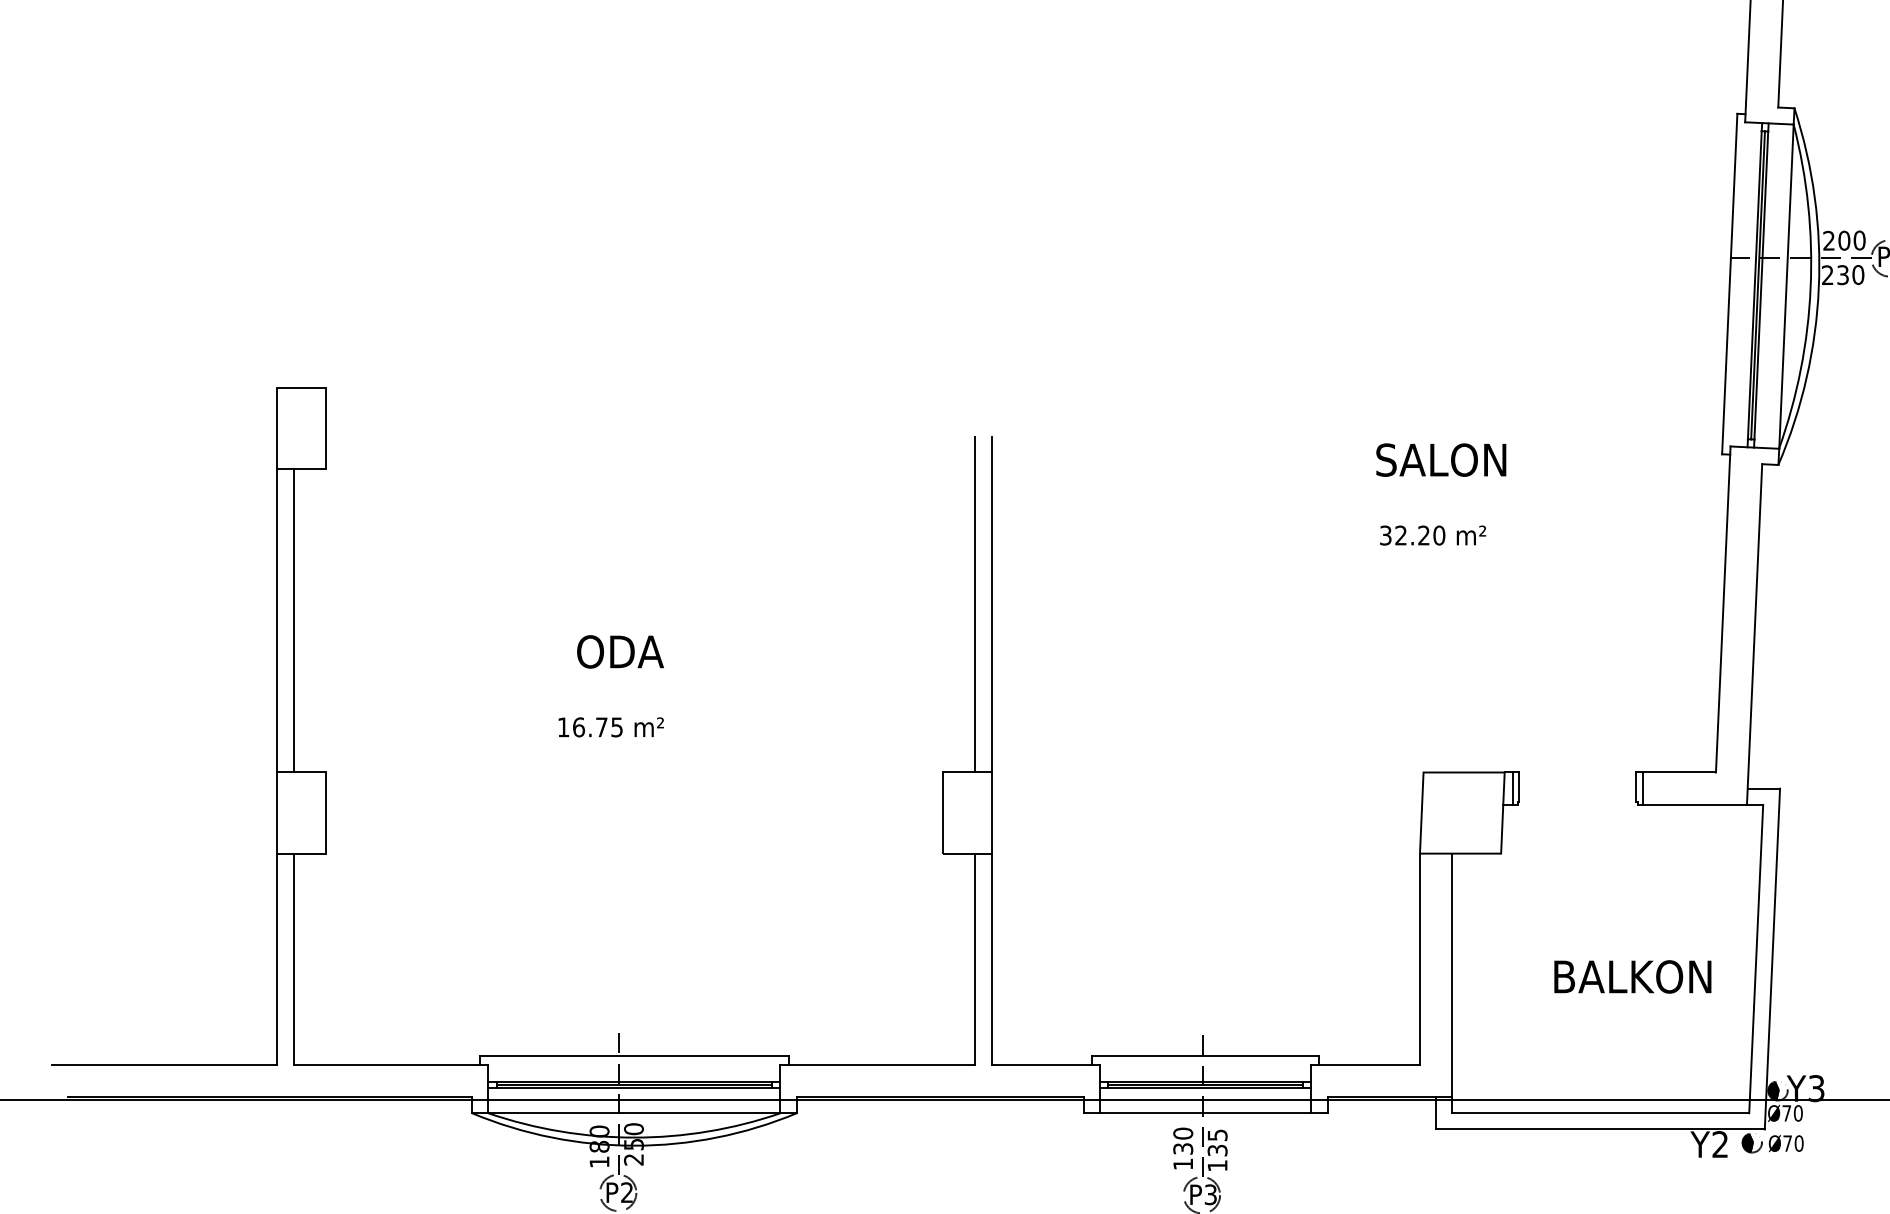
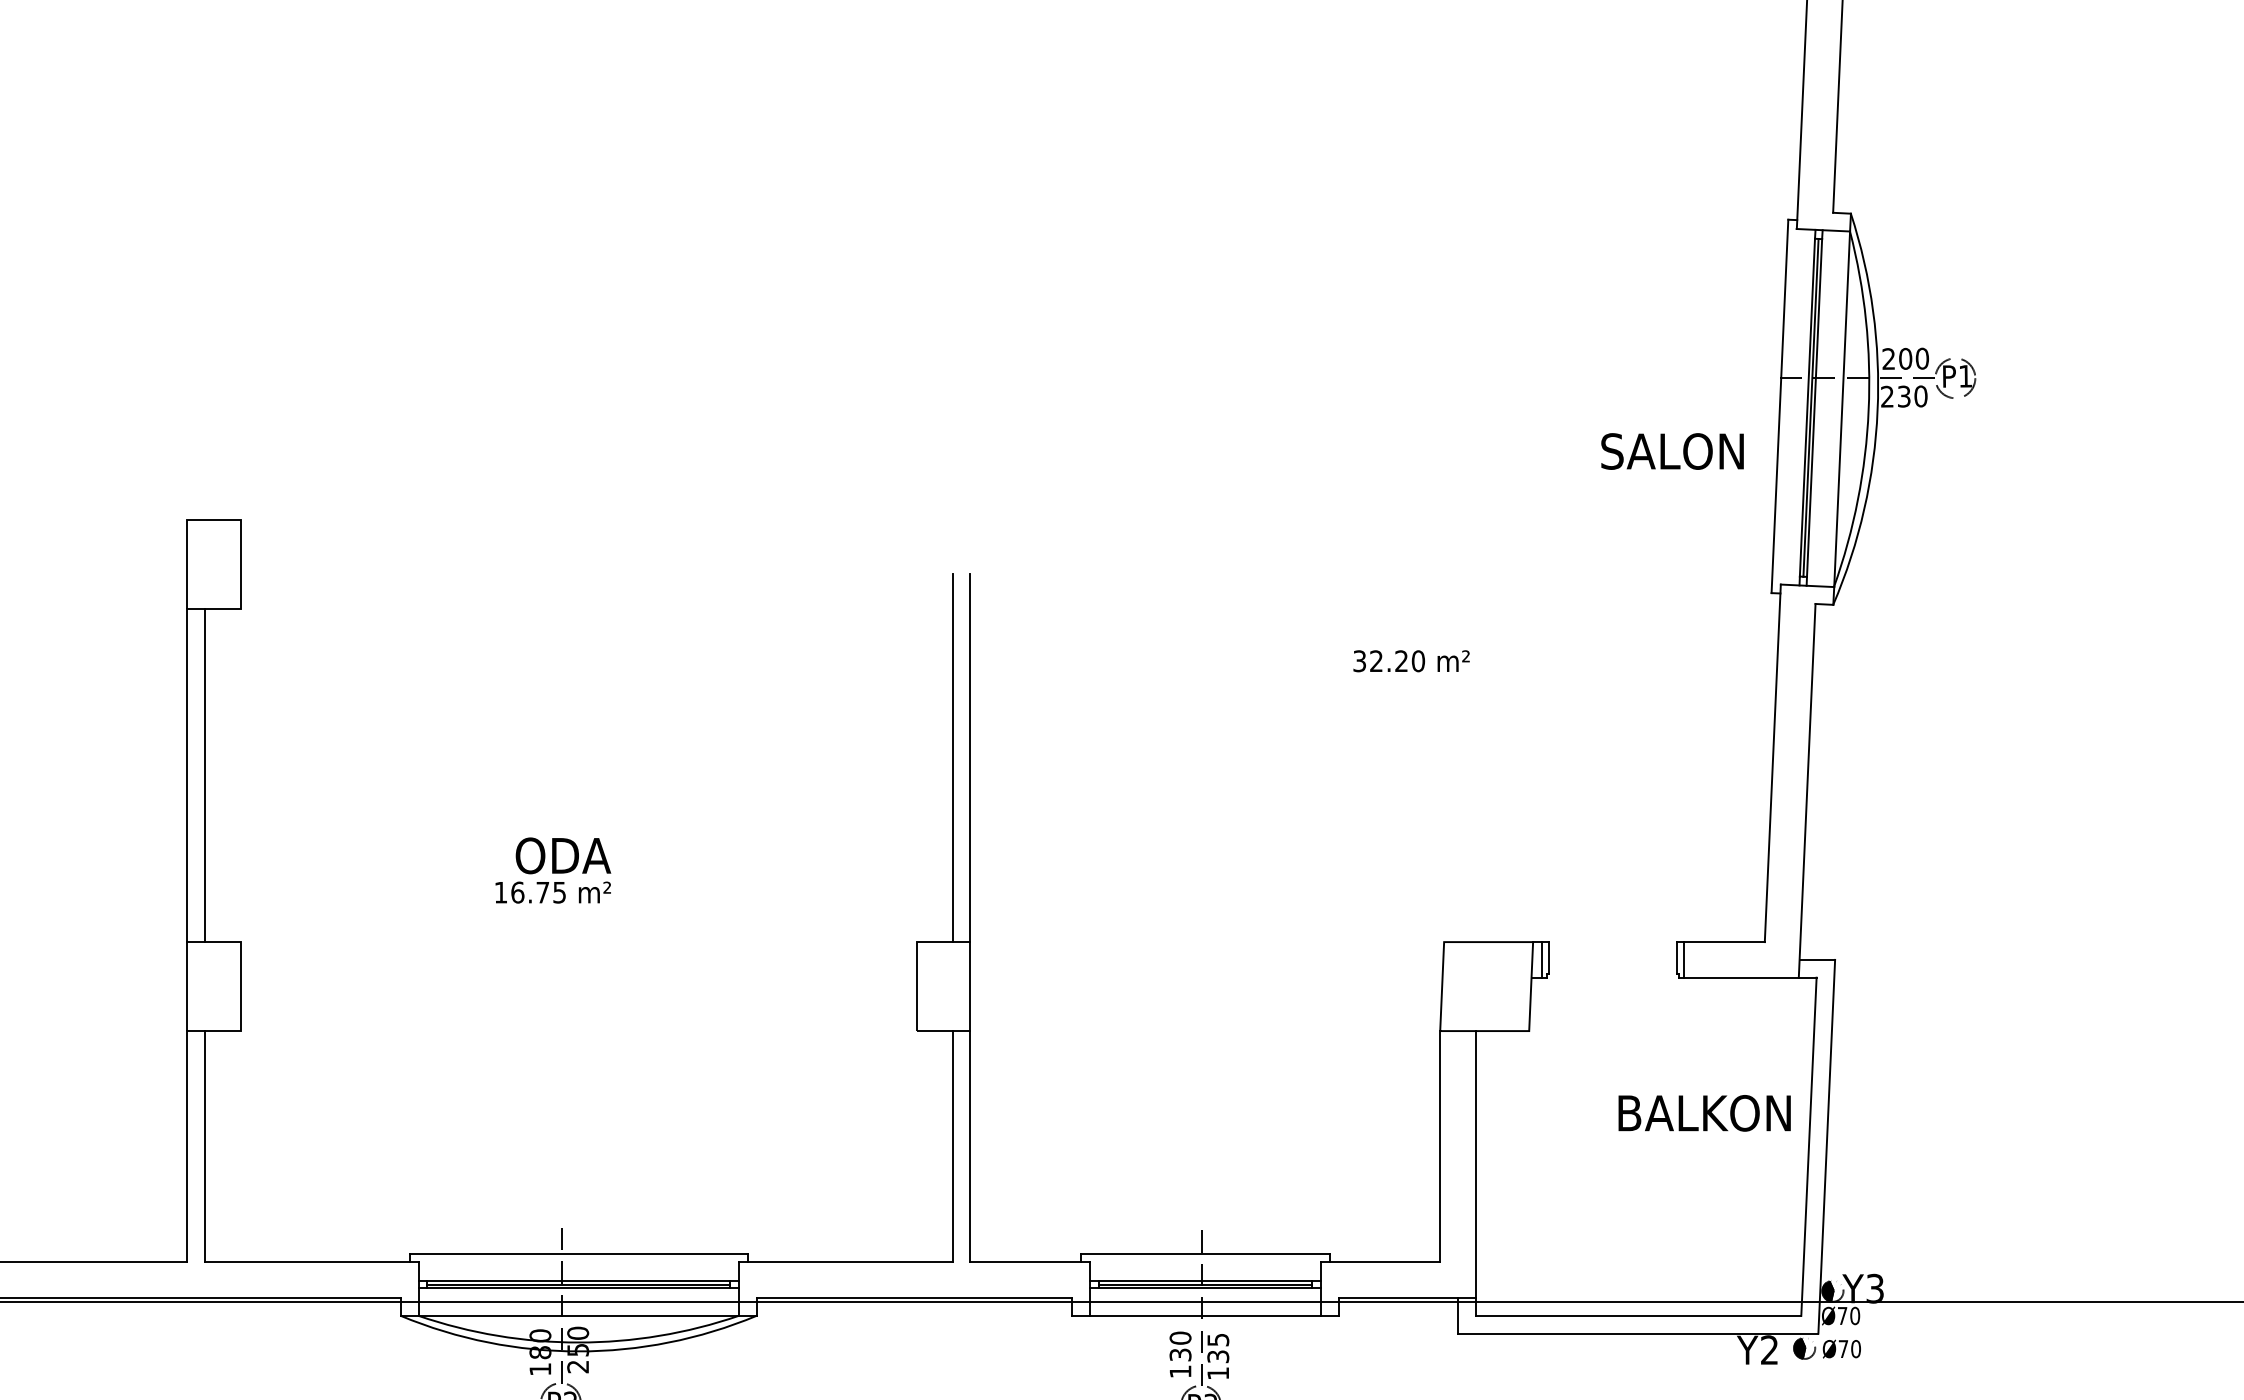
text: (1441, 460) -> (1672, 451), moved
text: (1433, 535) -> (1411, 661), moved
text: (620, 651) -> (563, 855), moved
text: (1632, 977) -> (1704, 1113), moved

